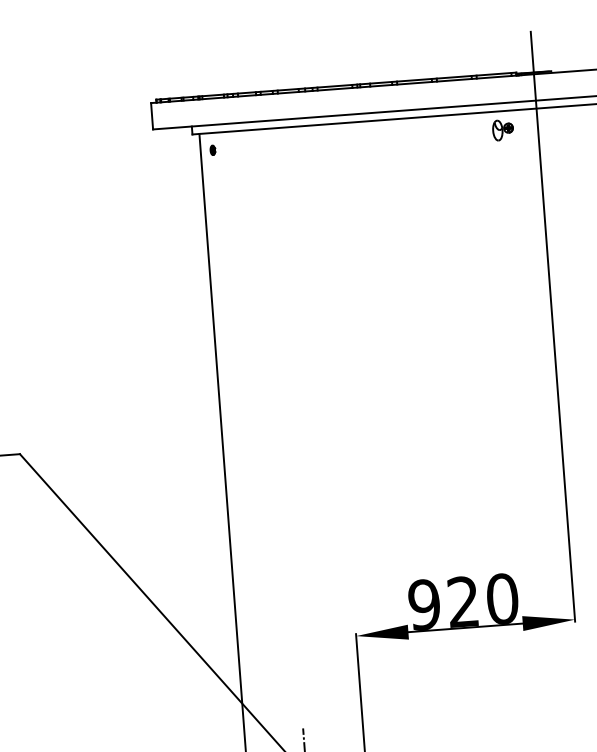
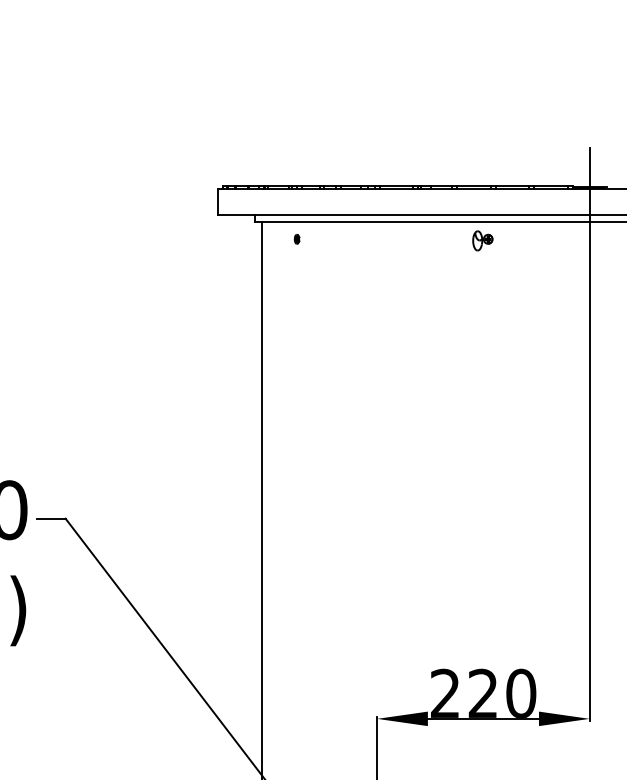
part: (502, 129) -> (482, 240), moved
part: (212, 150) -> (296, 239), moved
text: (424, 603) -> (445, 692), 920 -> 220

